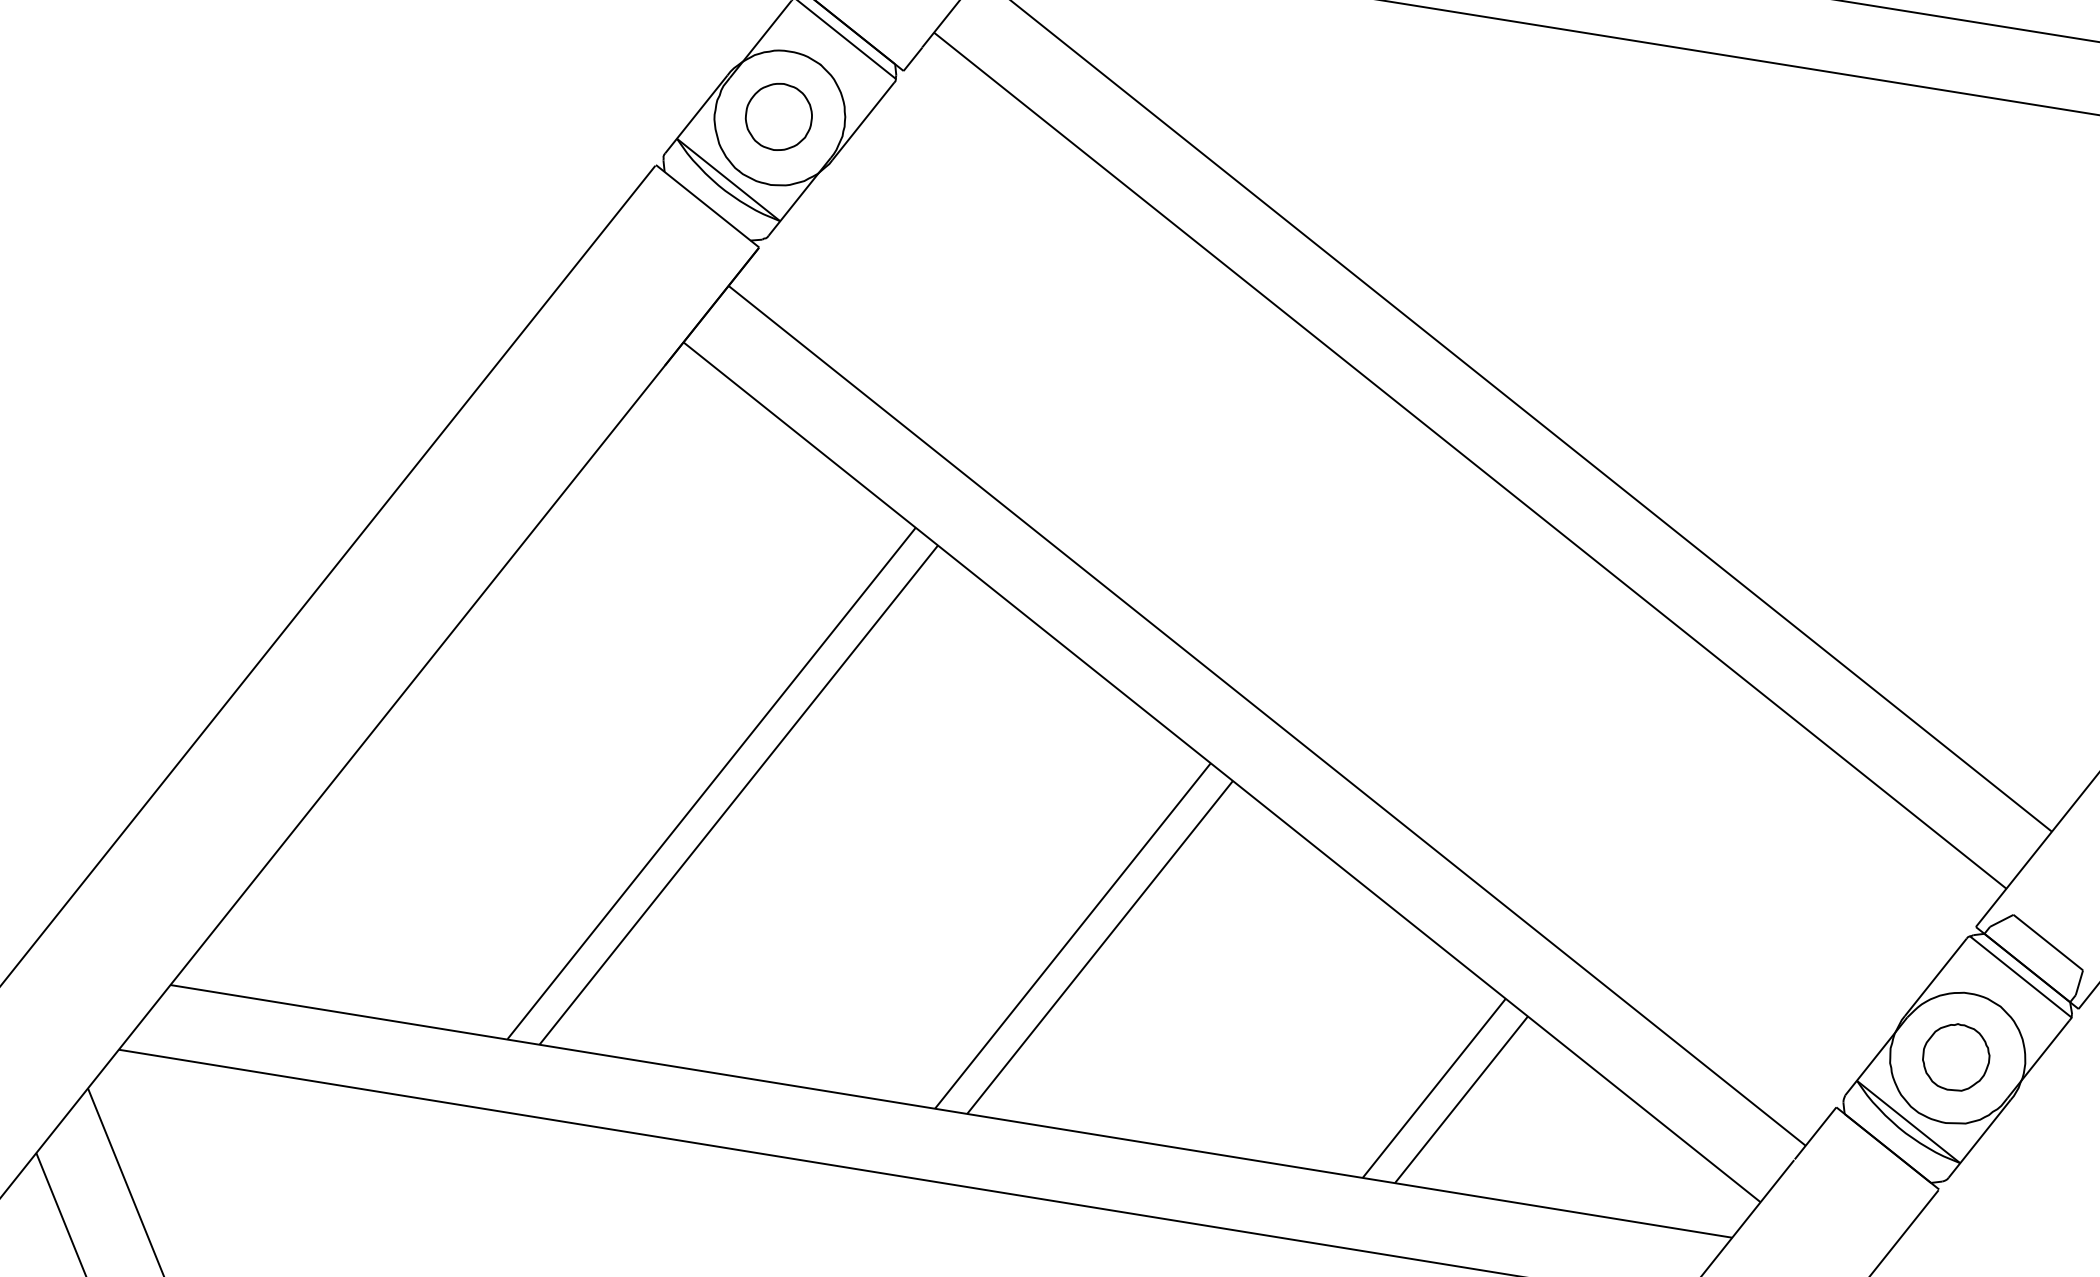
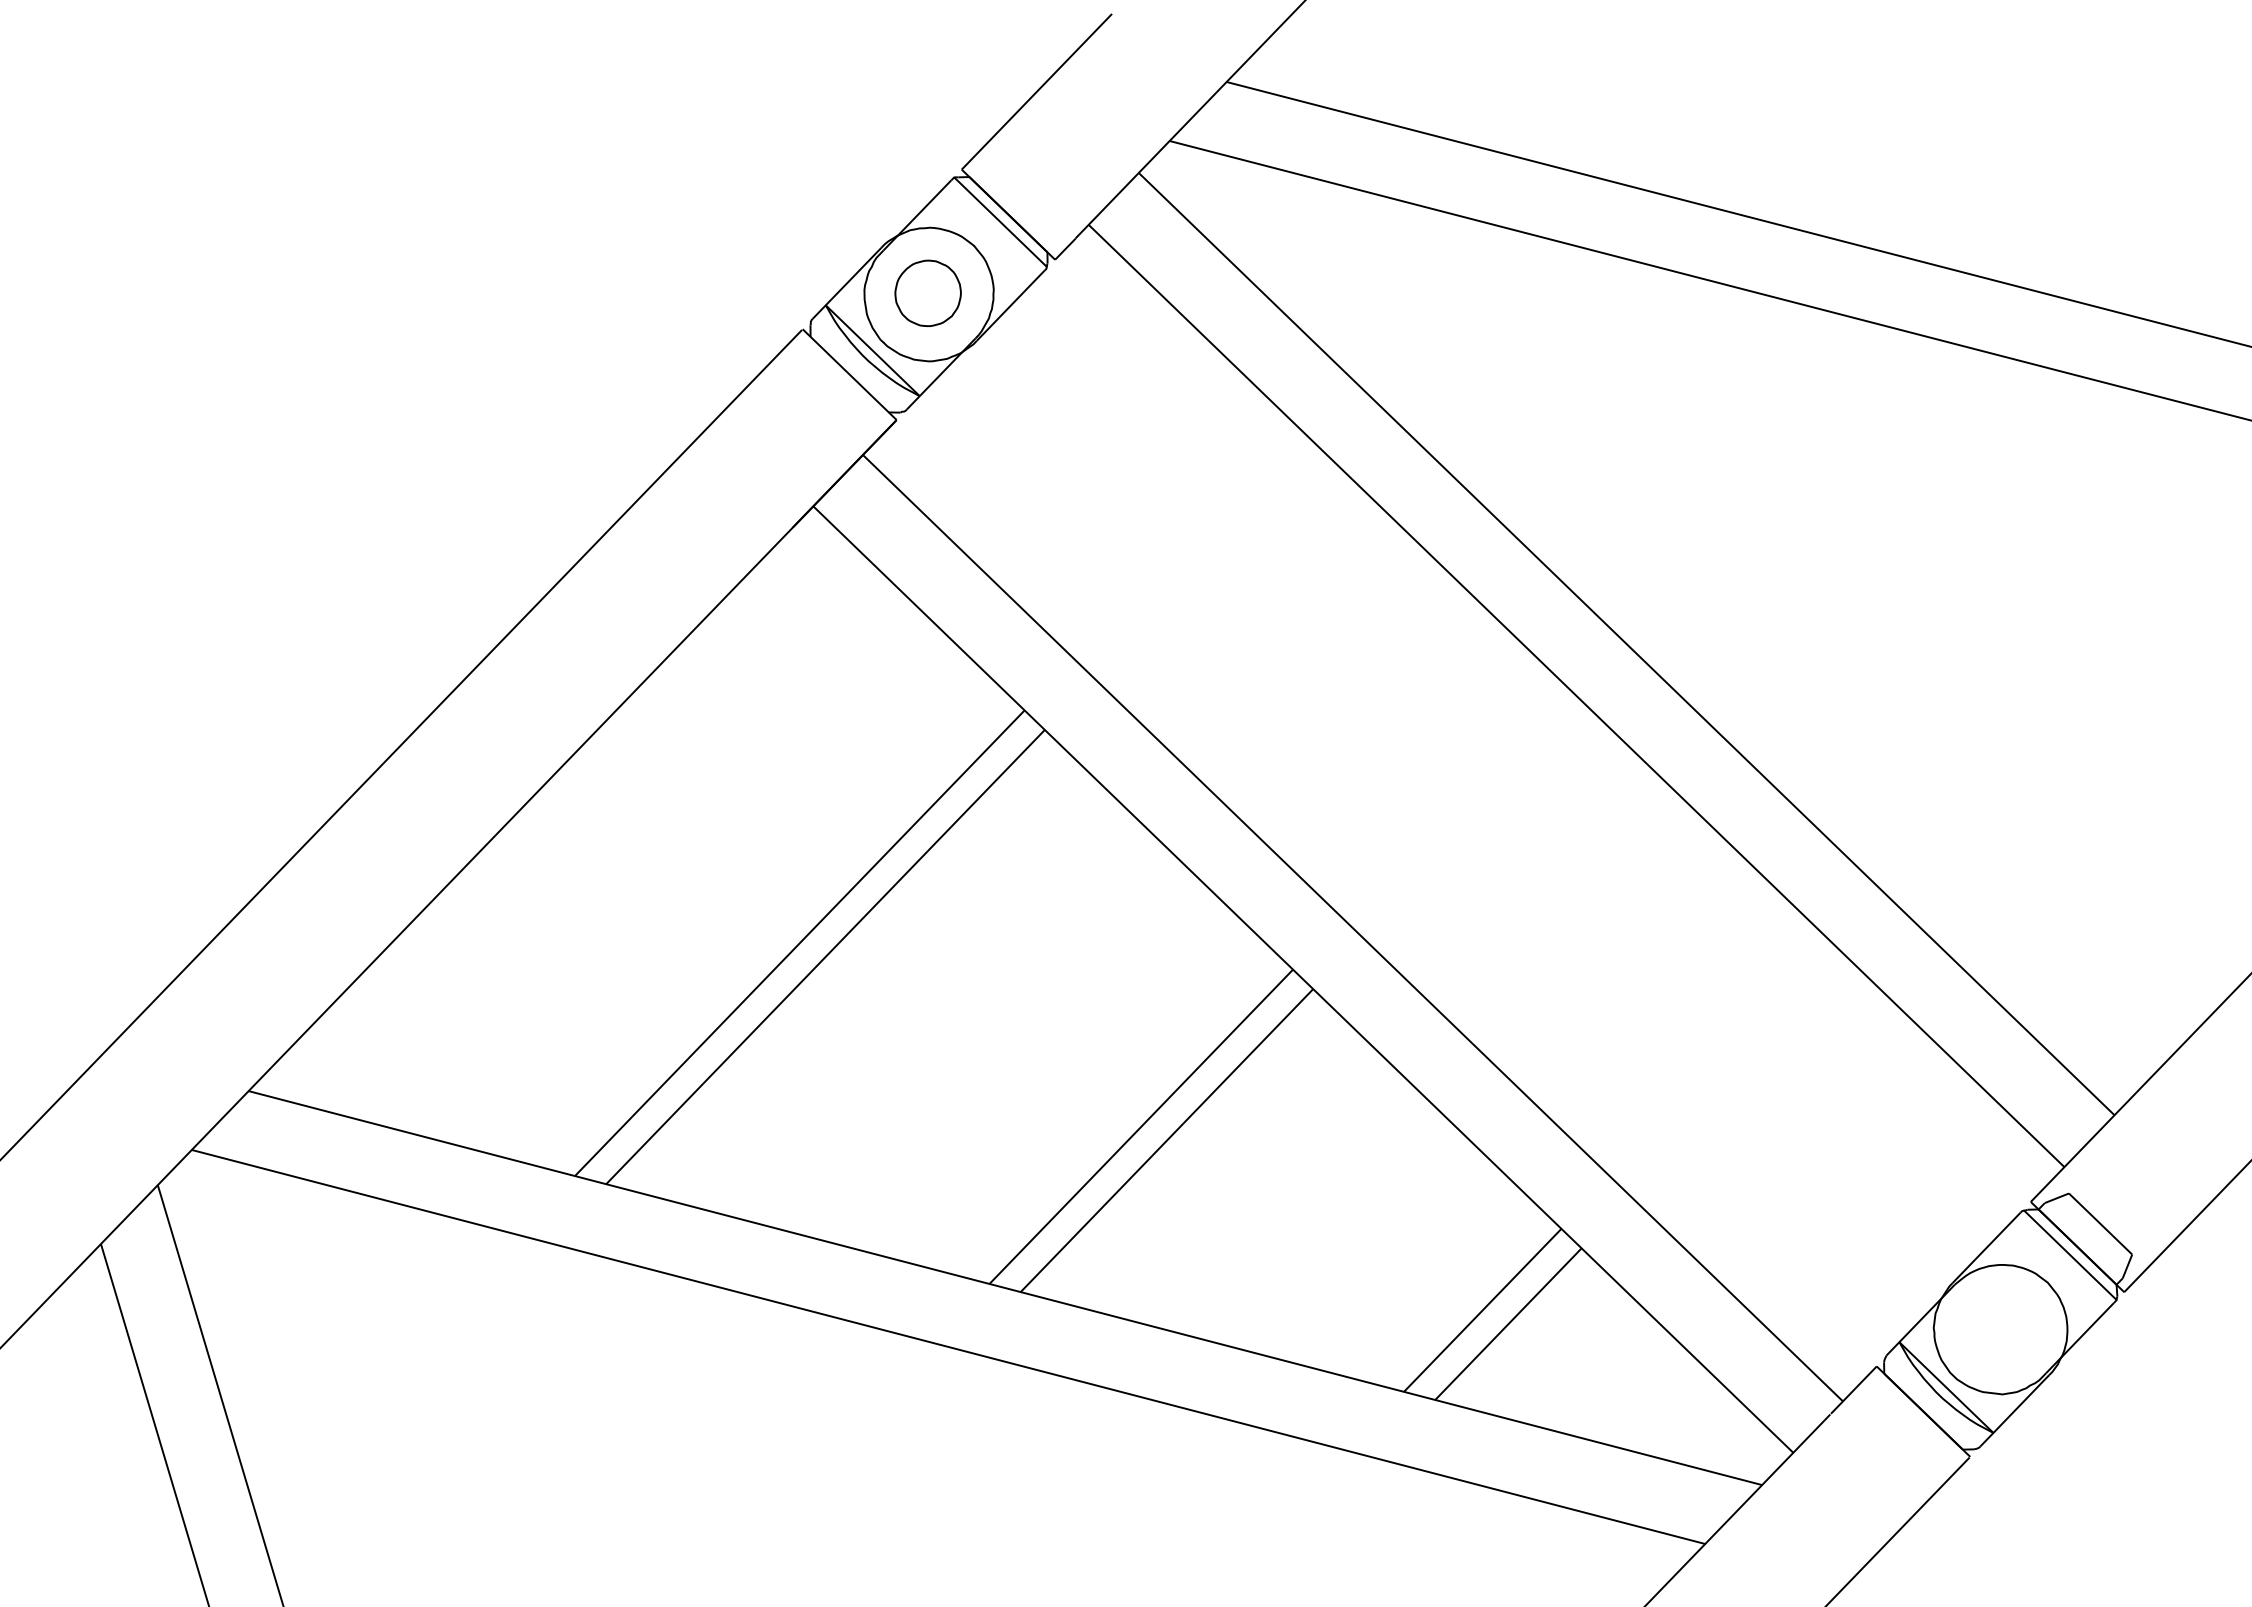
part: (1956, 1057) -> (1999, 1328), removed

